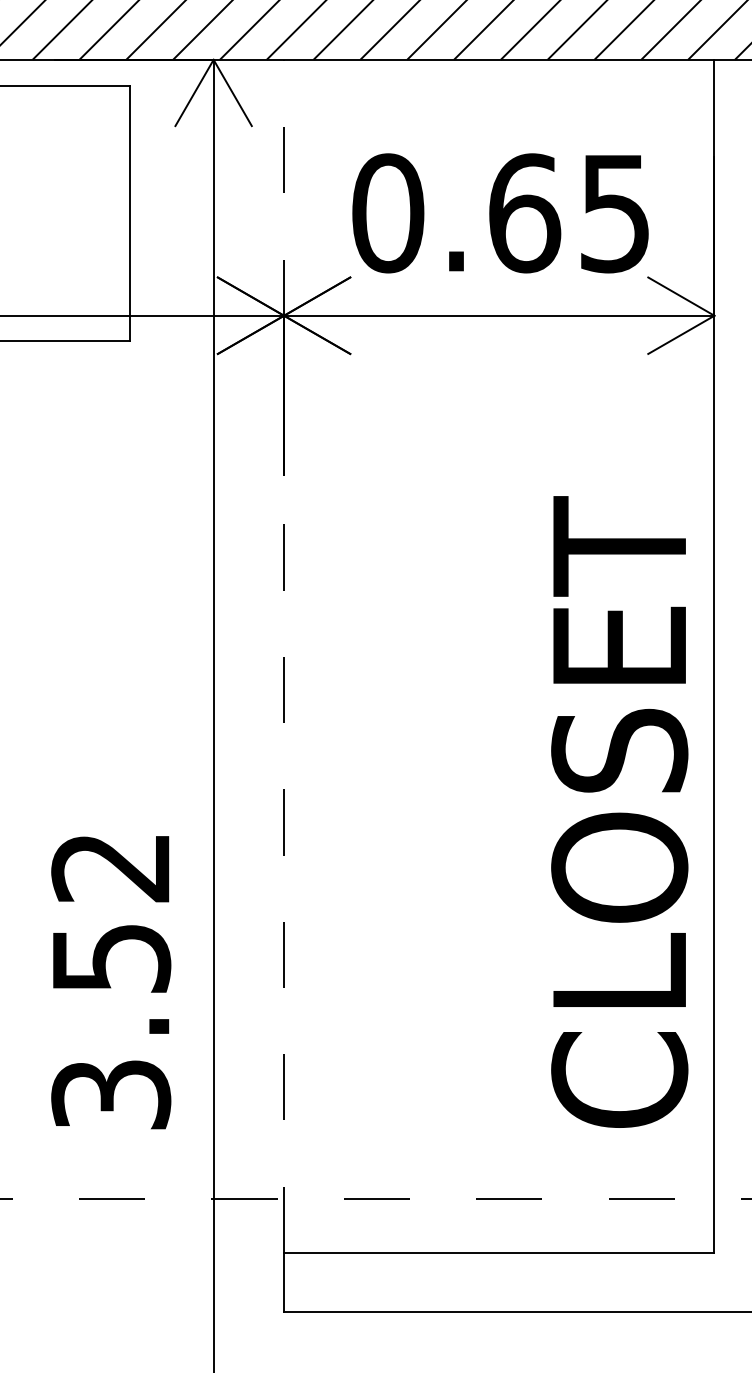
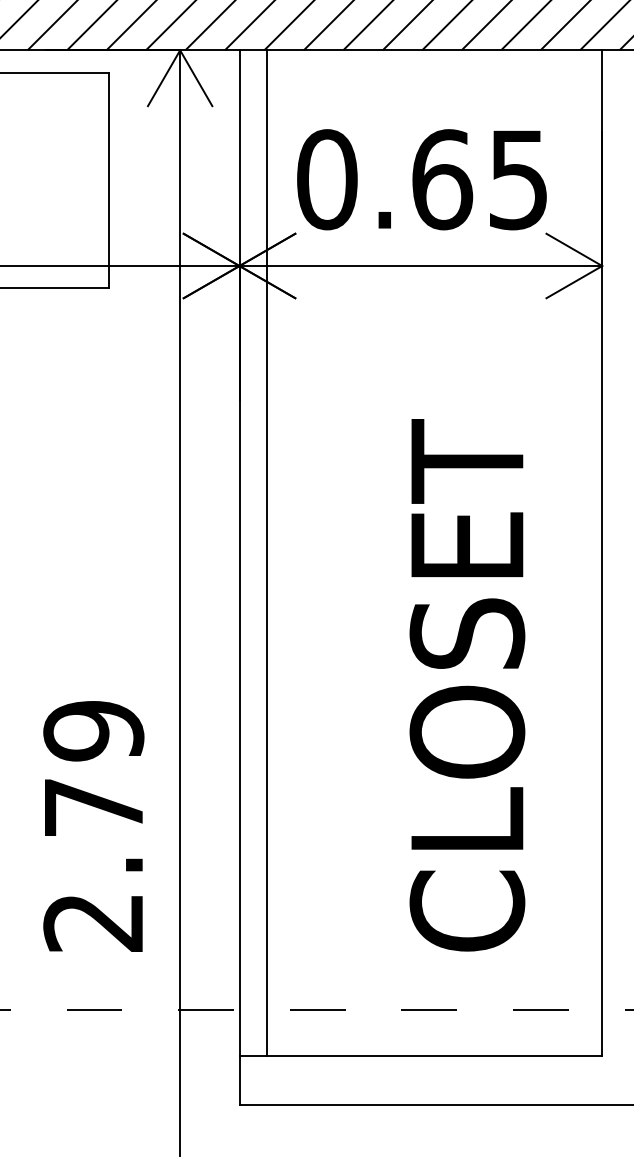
line: (317, 655) -> (267, 552), added
line: (284, 656) -> (239, 553), dashed -> solid
text: (619, 812) -> (467, 685), moved
text: (110, 980) -> (93, 826), 3.52 -> 2.79

